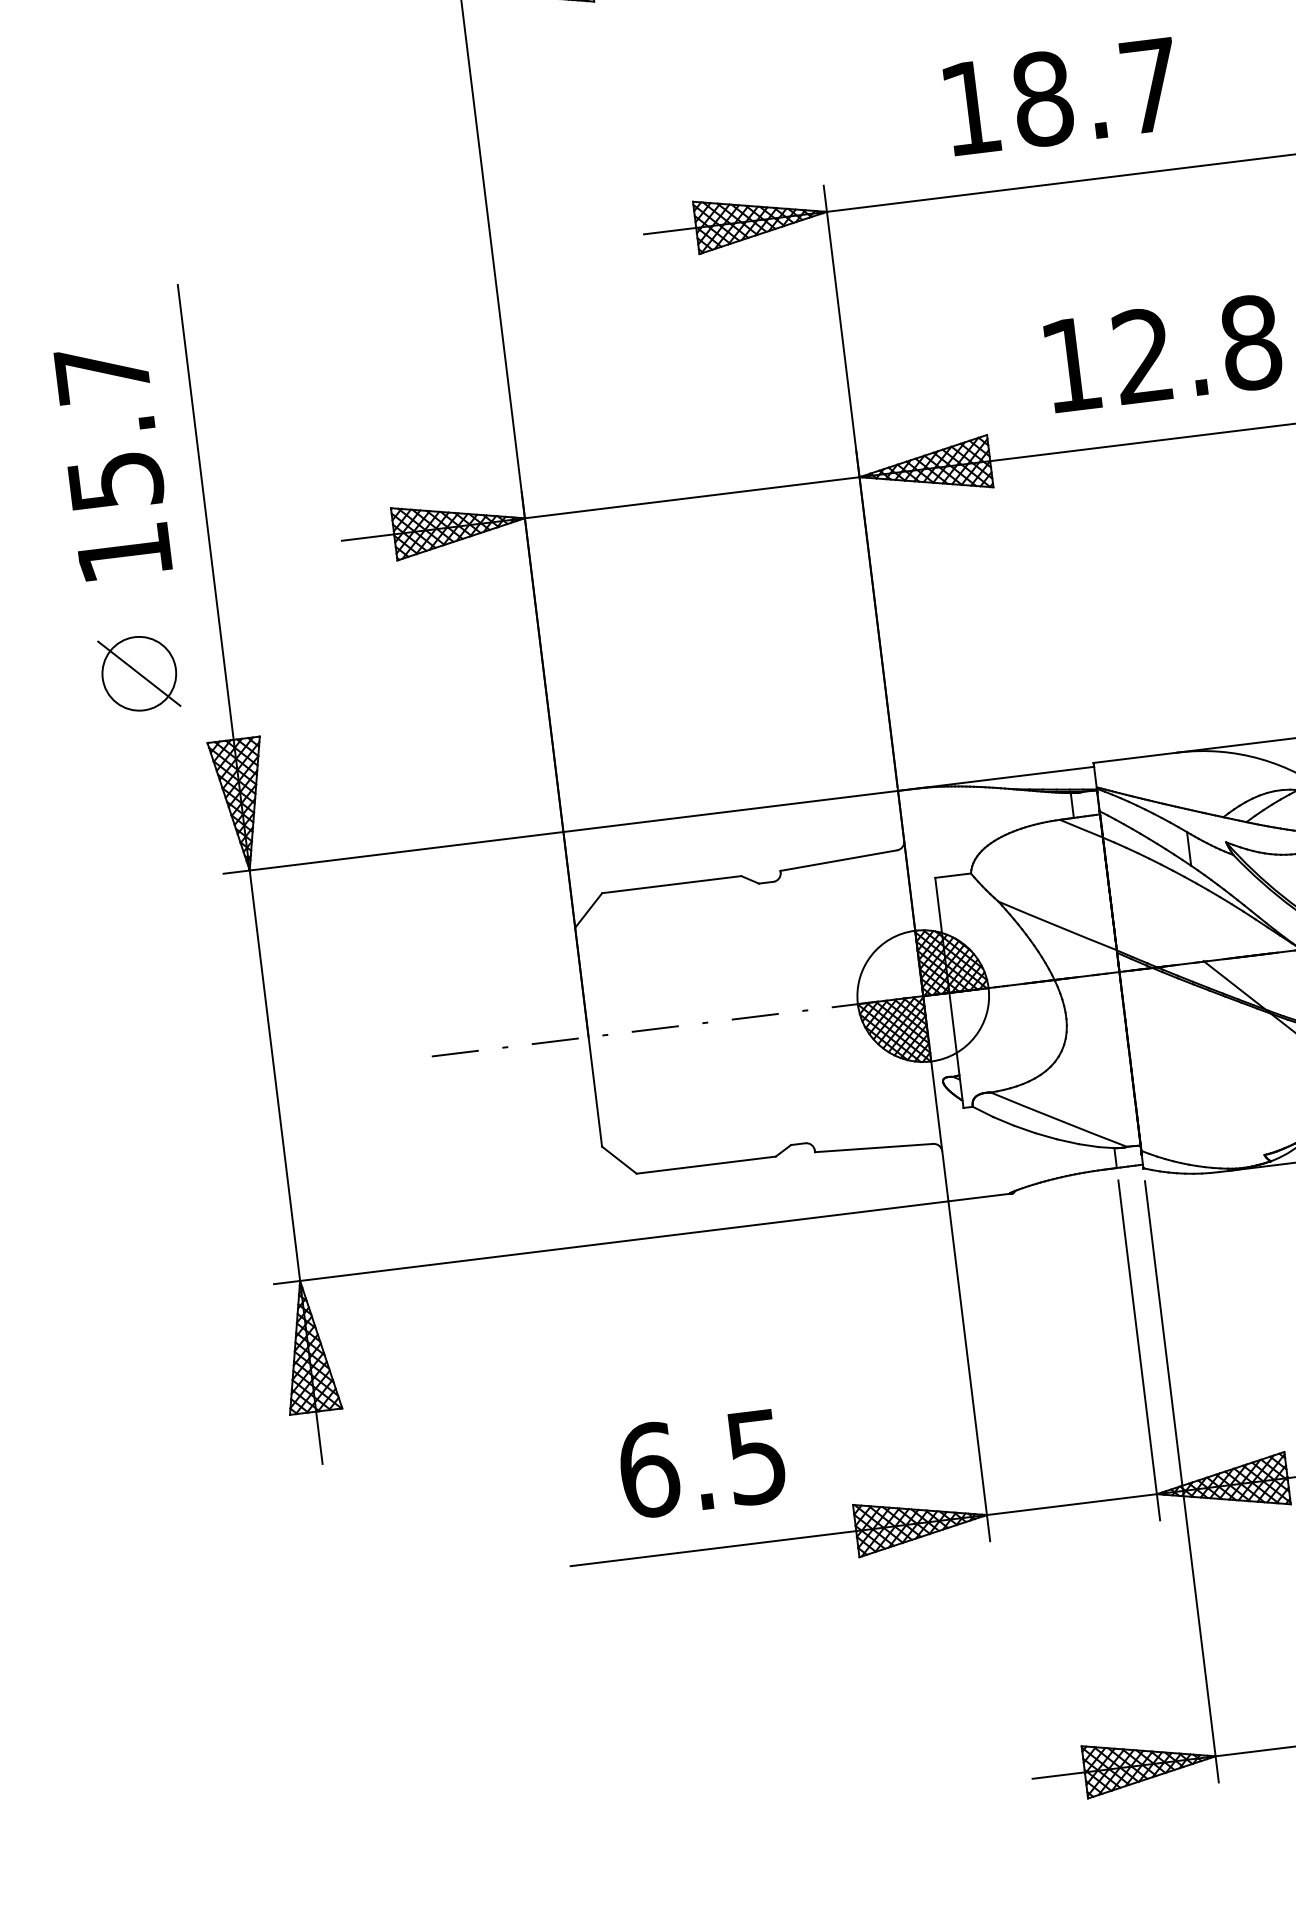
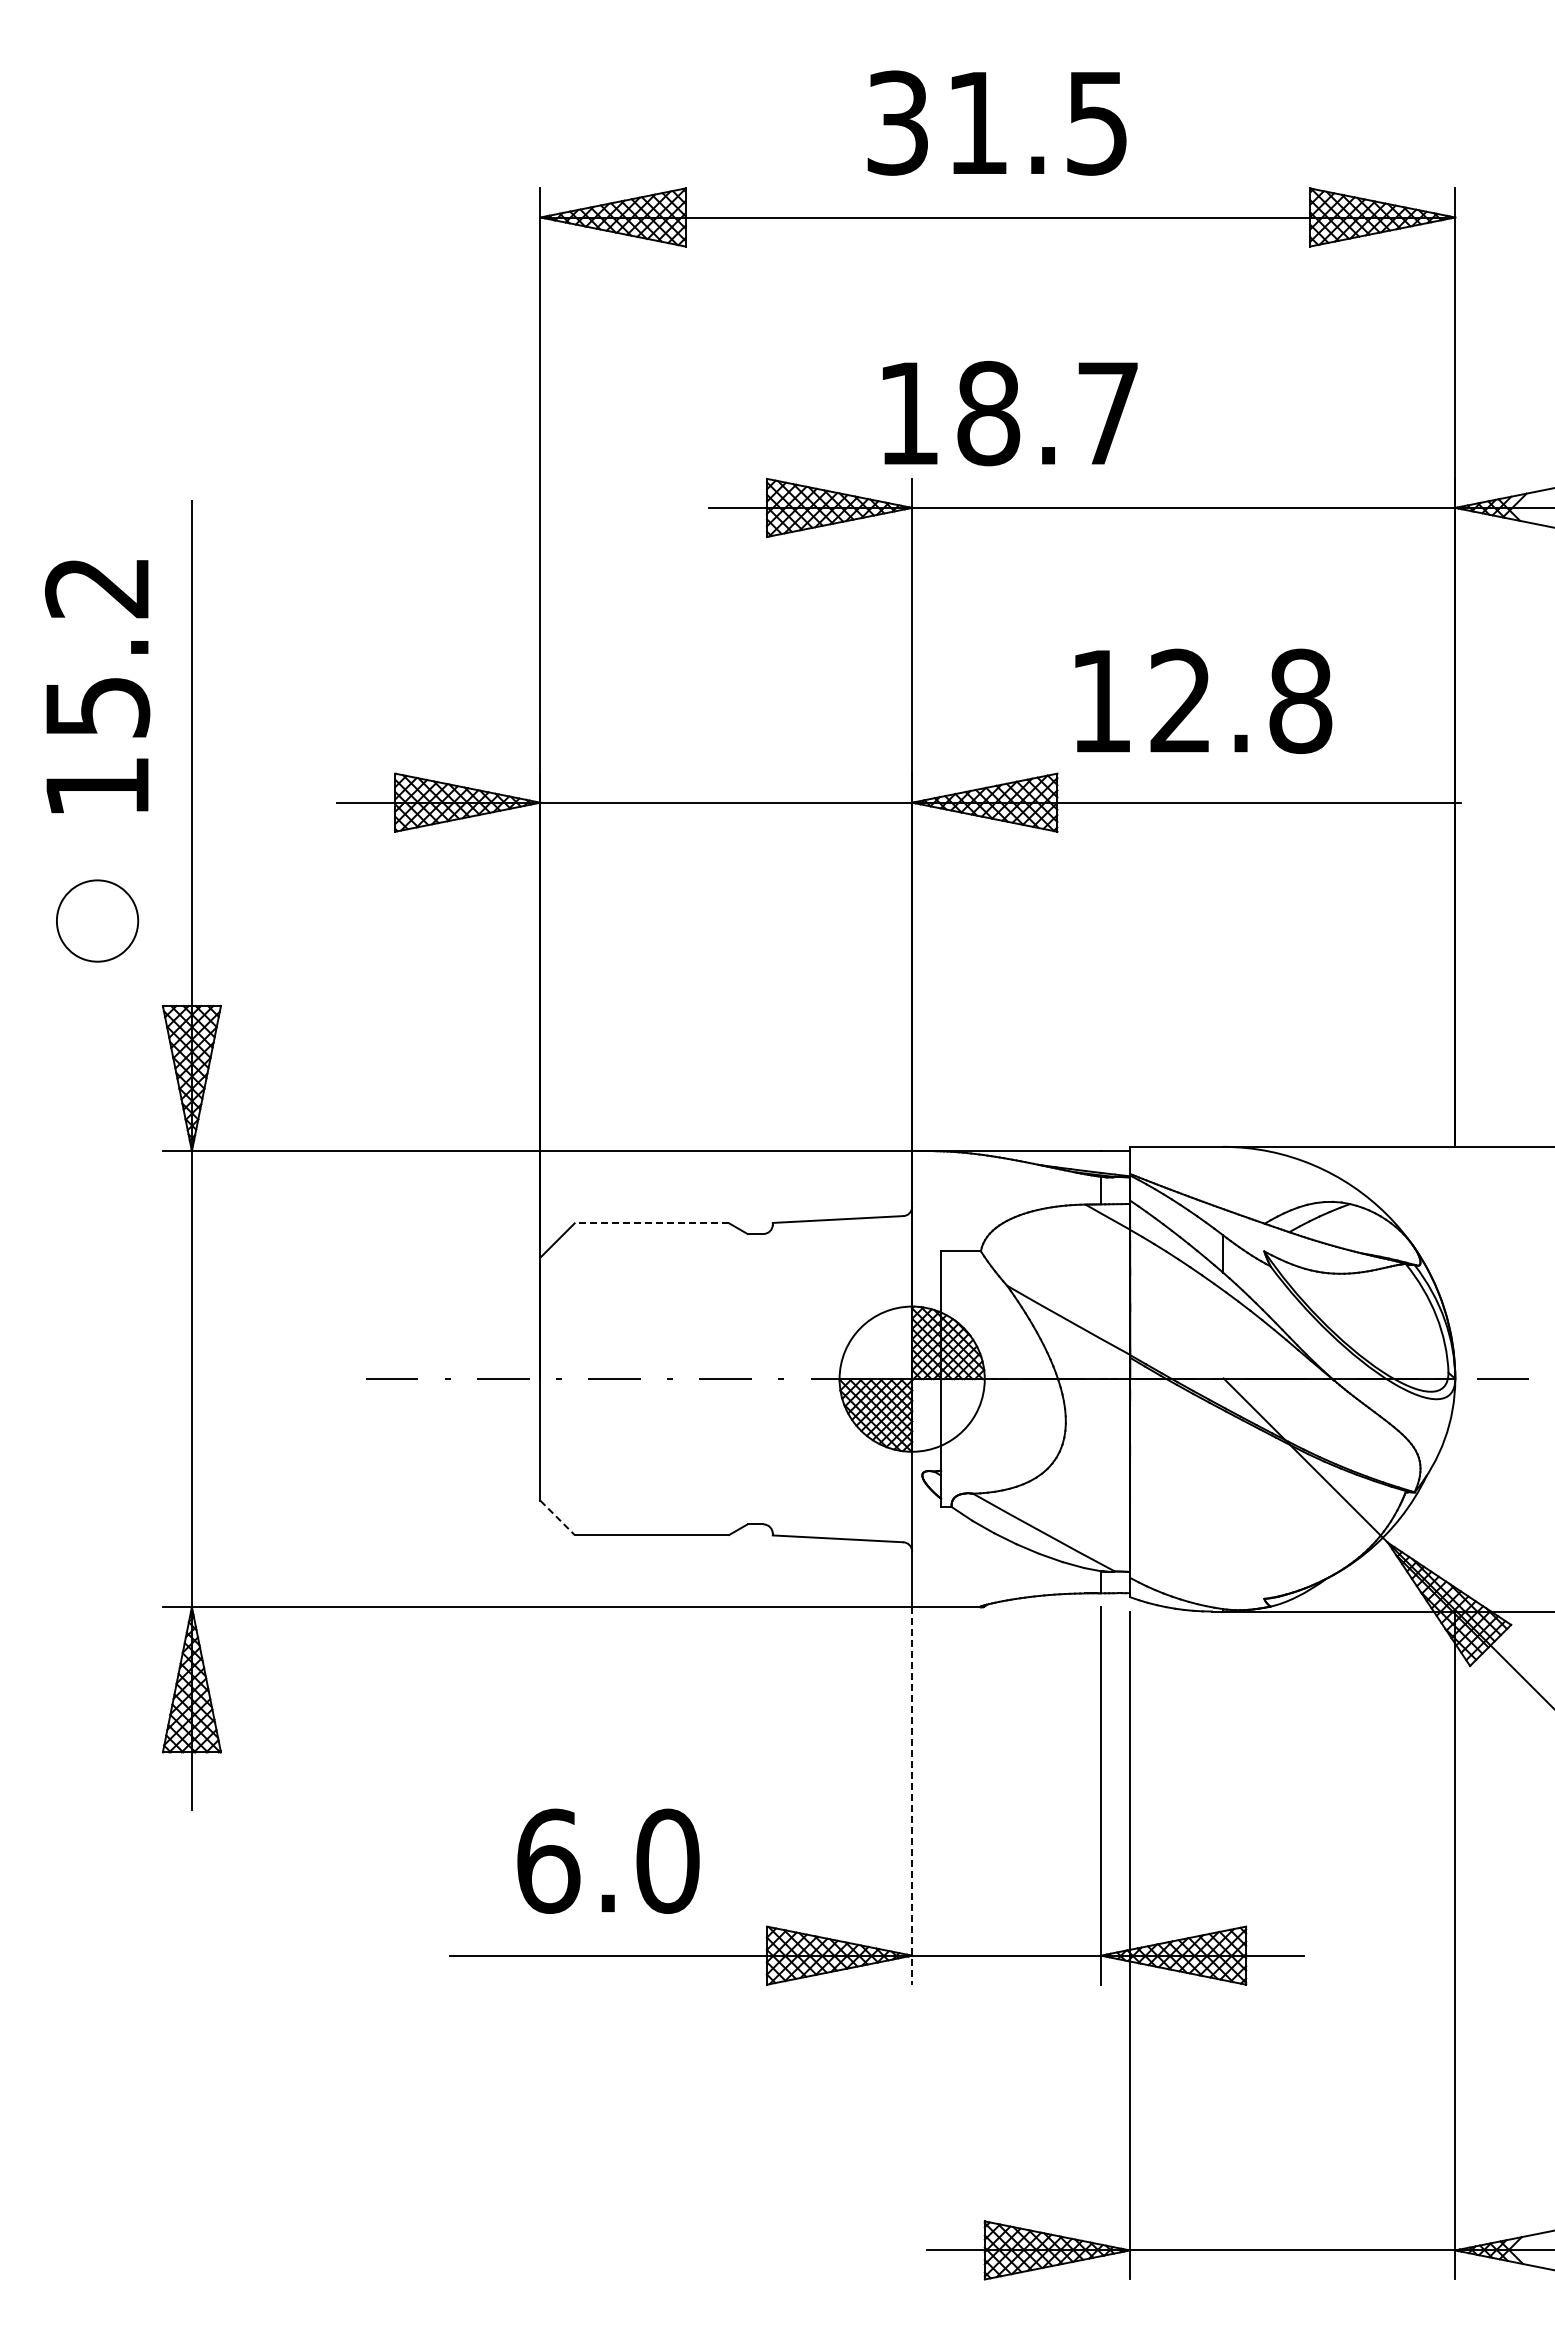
text: (1062, 96) -> (1010, 413), moved
text: (1163, 352) -> (1203, 700), moved
text: (101, 374) -> (96, 588), 15.7 -> 15.2
line: (139, 673) -> (97, 920), removed
line: (671, 884) -> (651, 1223), solid -> dashed
line: (619, 1160) -> (557, 1518), solid -> dashed
line: (969, 1370) -> (912, 1795), solid -> dashed
text: (756, 1456) -> (667, 1860), 6.5 -> 6.0

